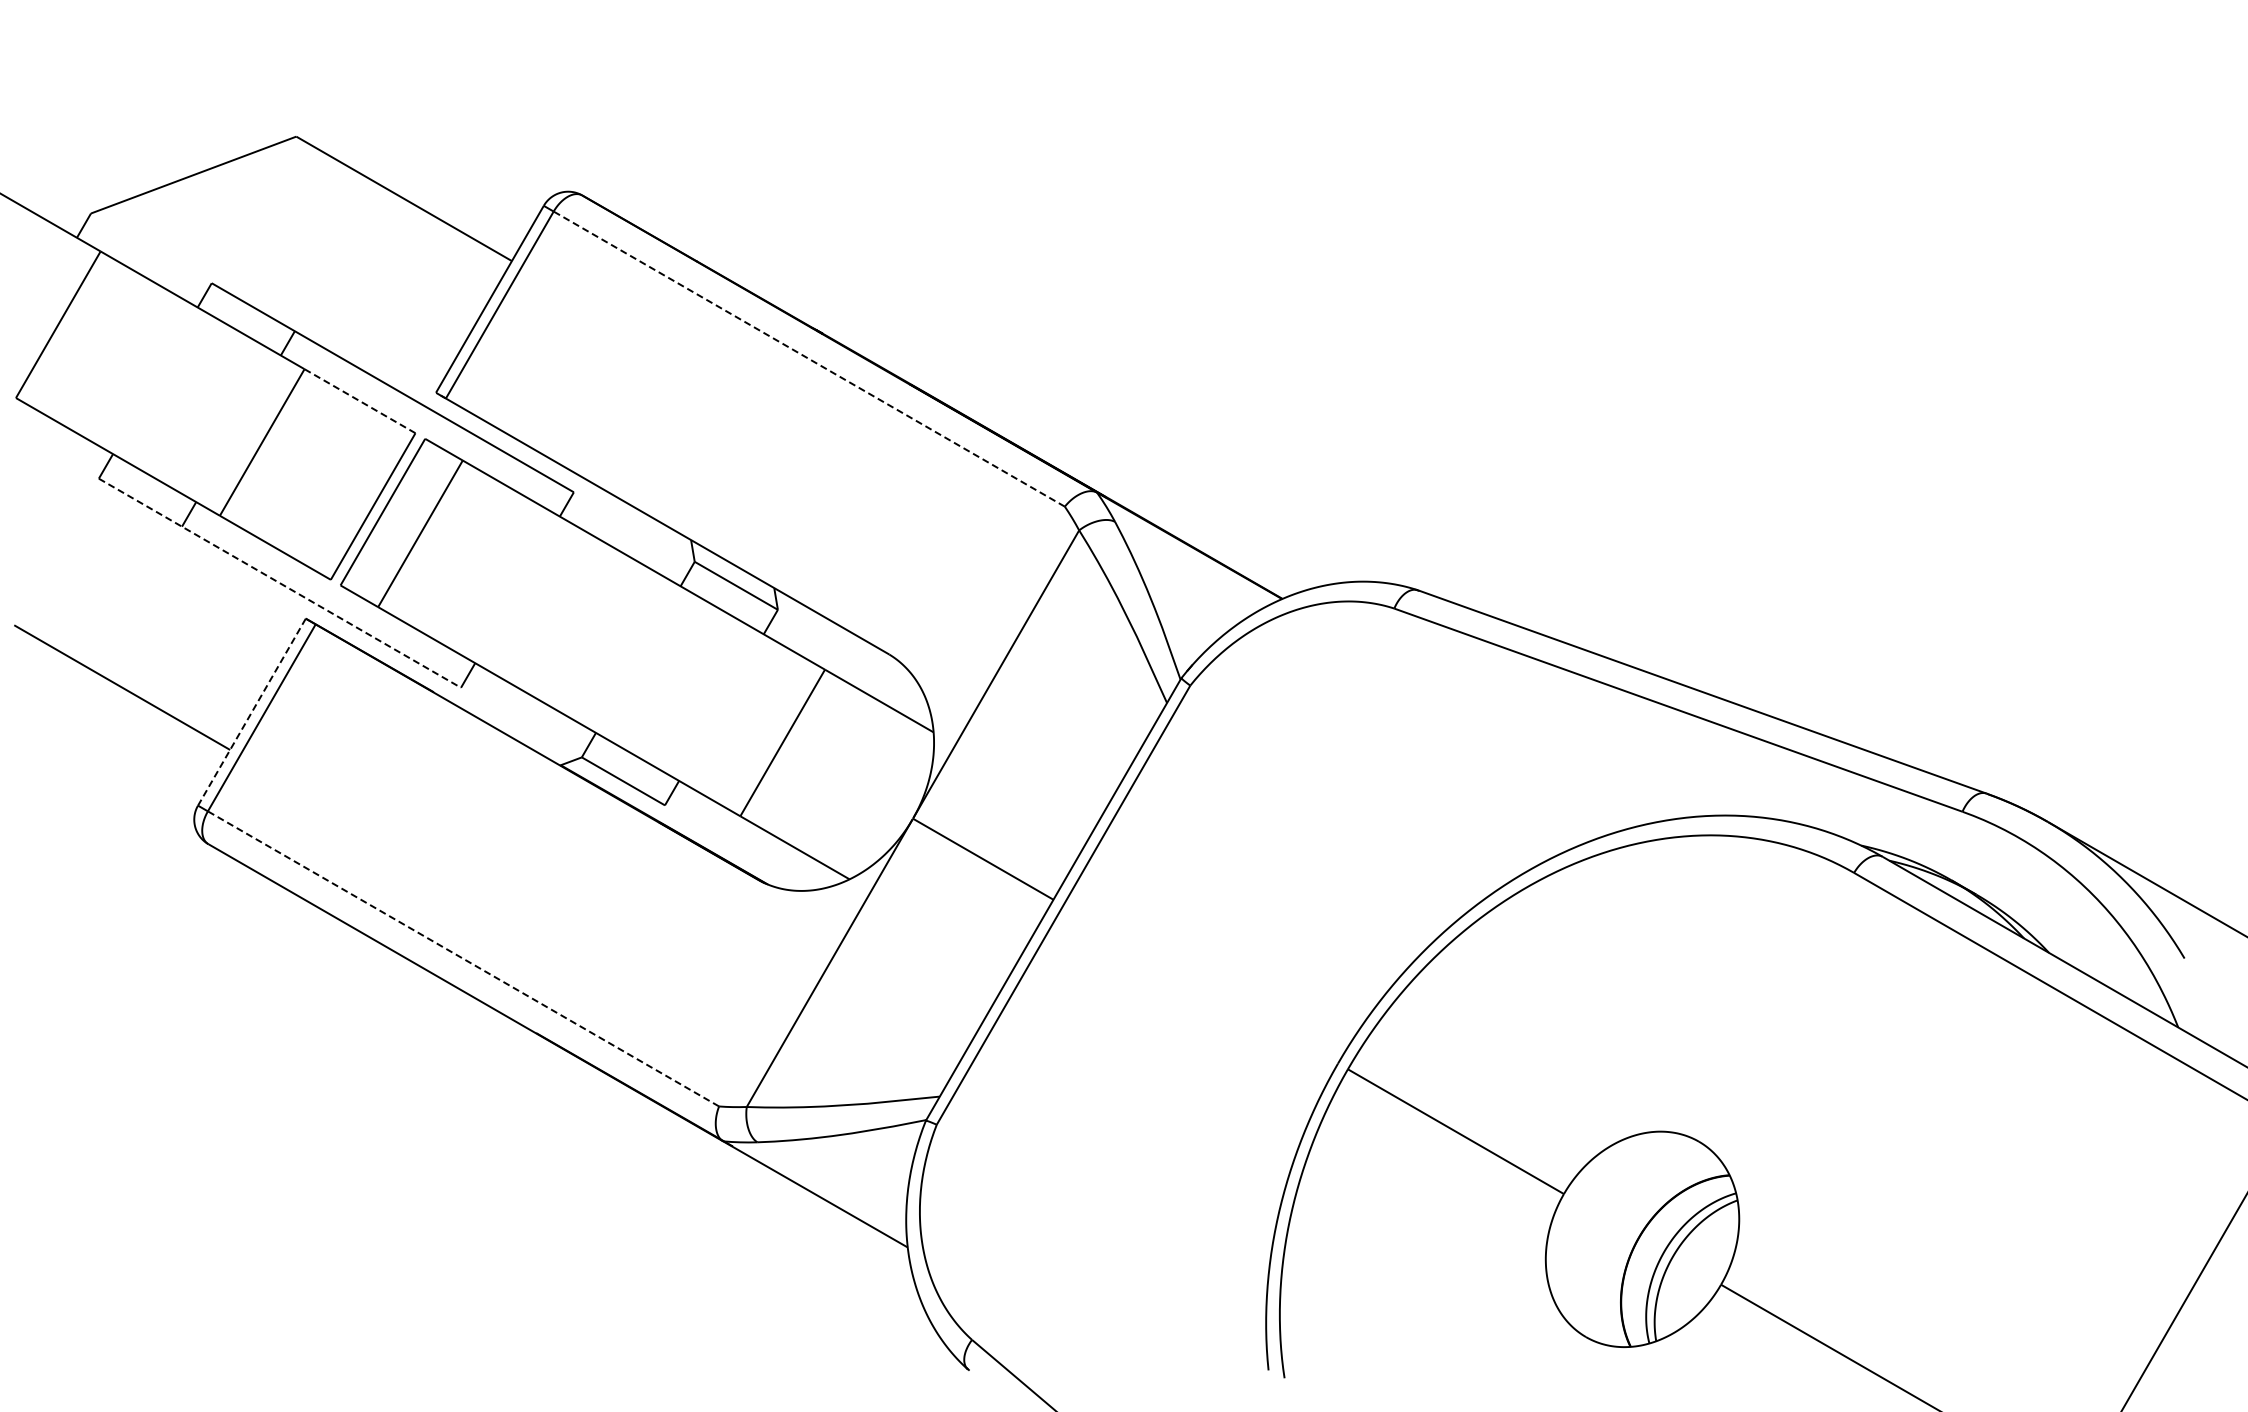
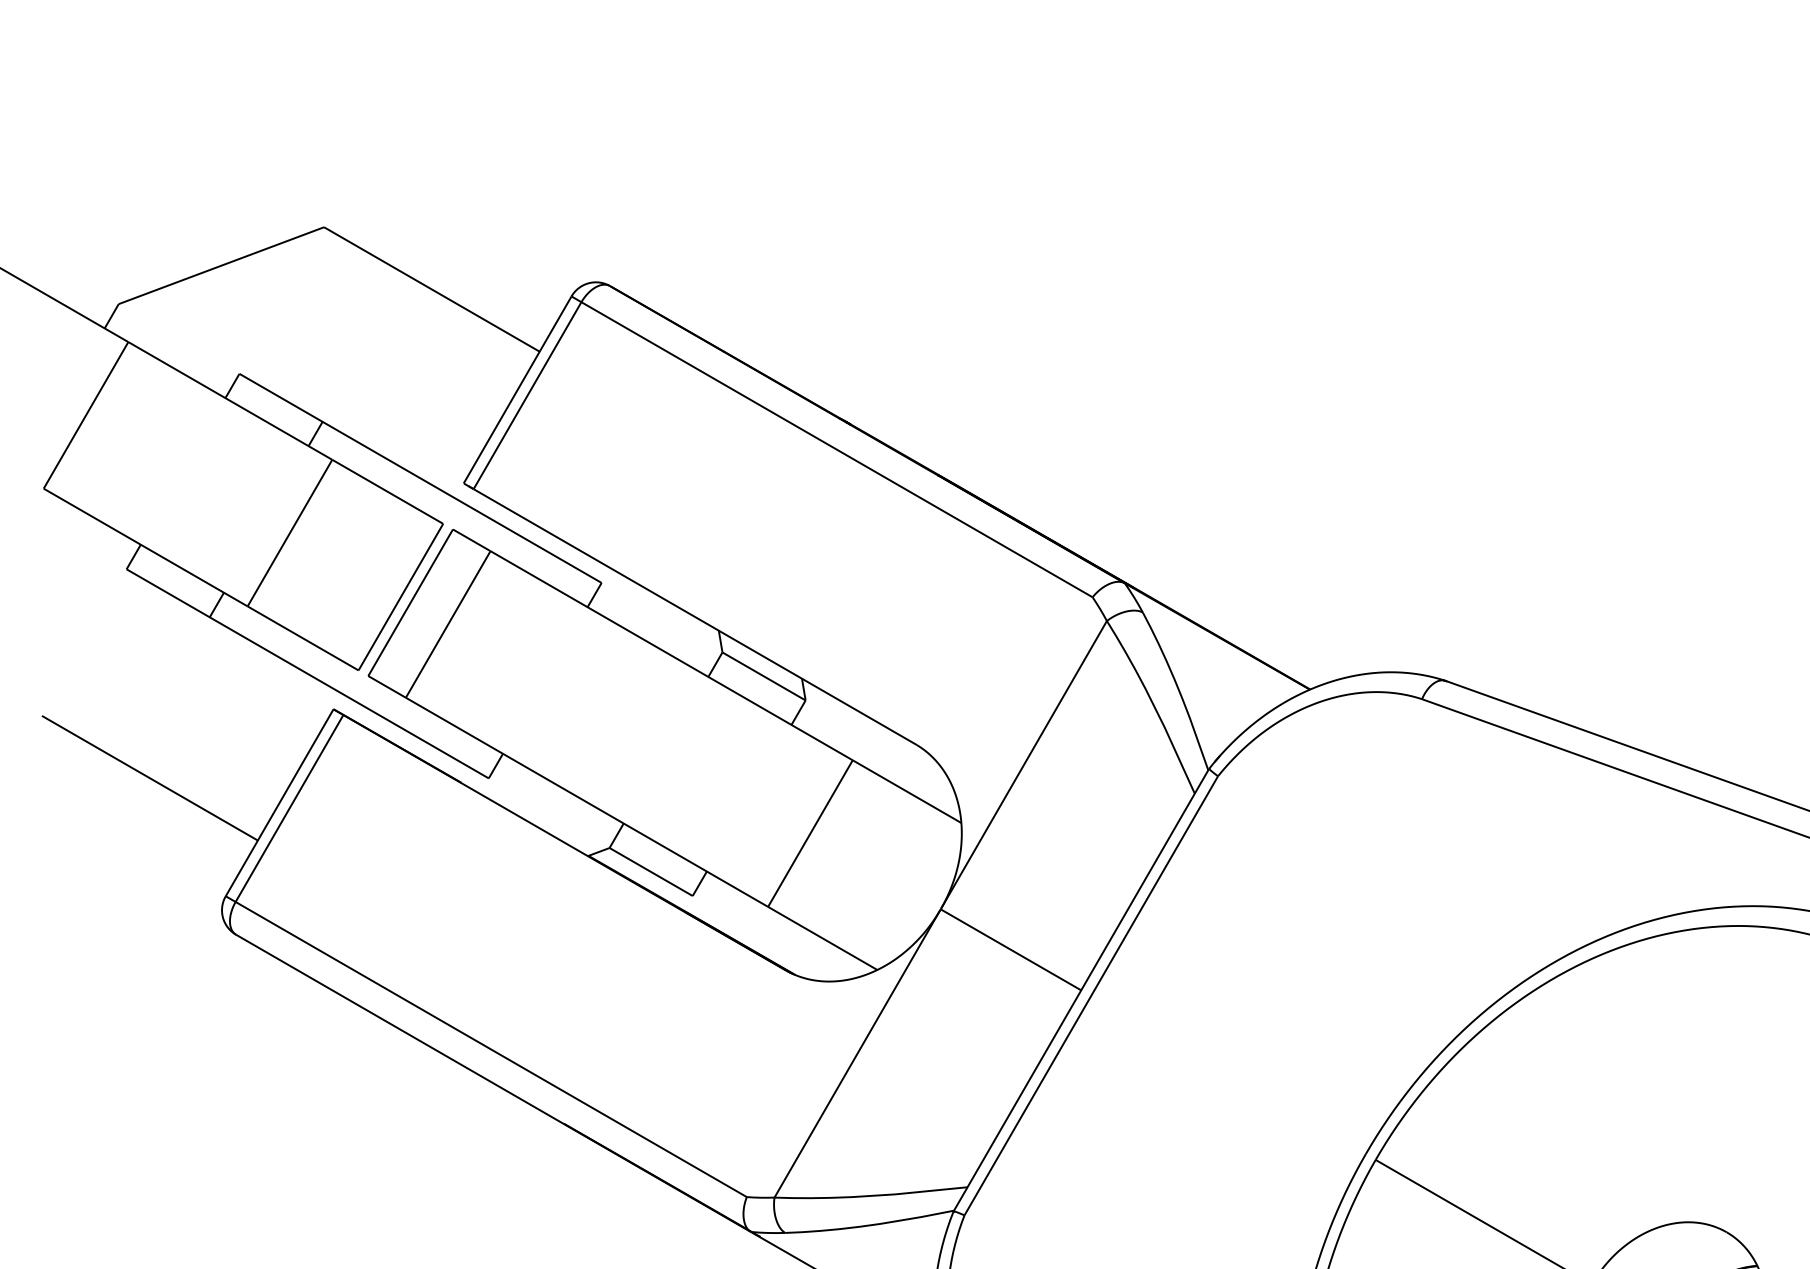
line: (808, 358) -> (836, 449), dashed -> solid
line: (359, 400) -> (387, 491), dashed -> solid
line: (280, 583) -> (308, 674), dashed -> solid
line: (251, 712) -> (279, 803), dashed -> solid
line: (463, 958) -> (491, 1049), dashed -> solid

